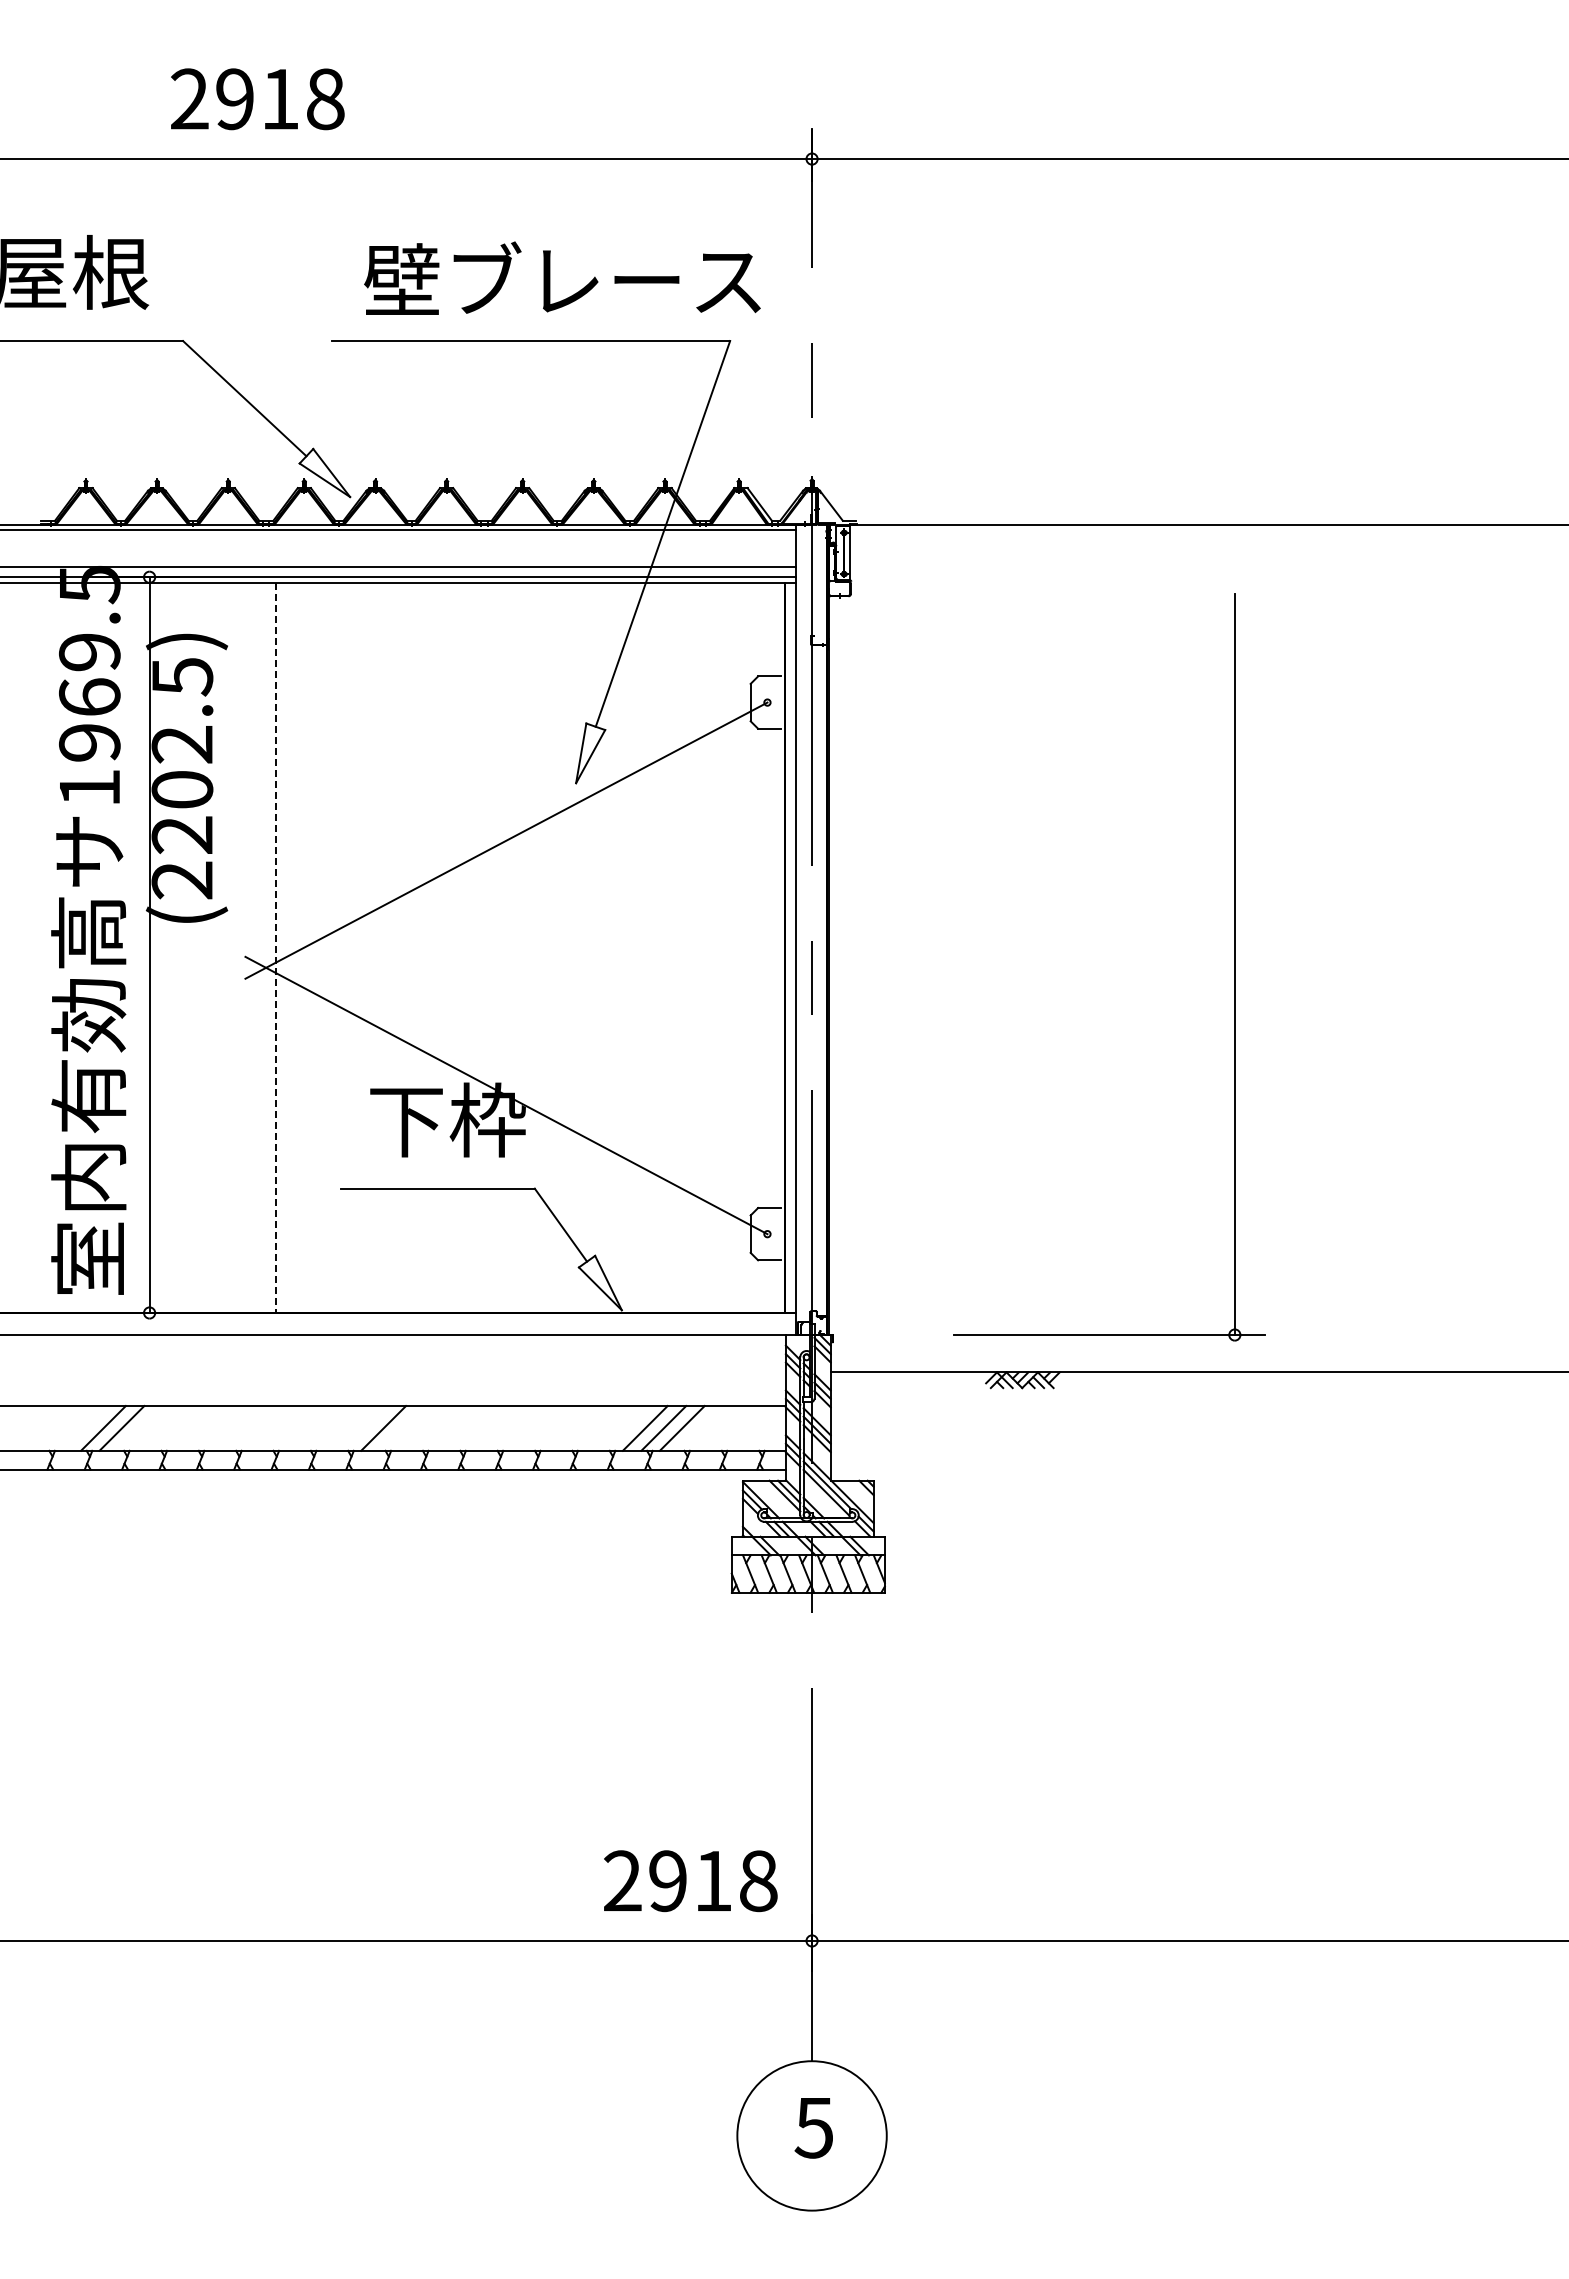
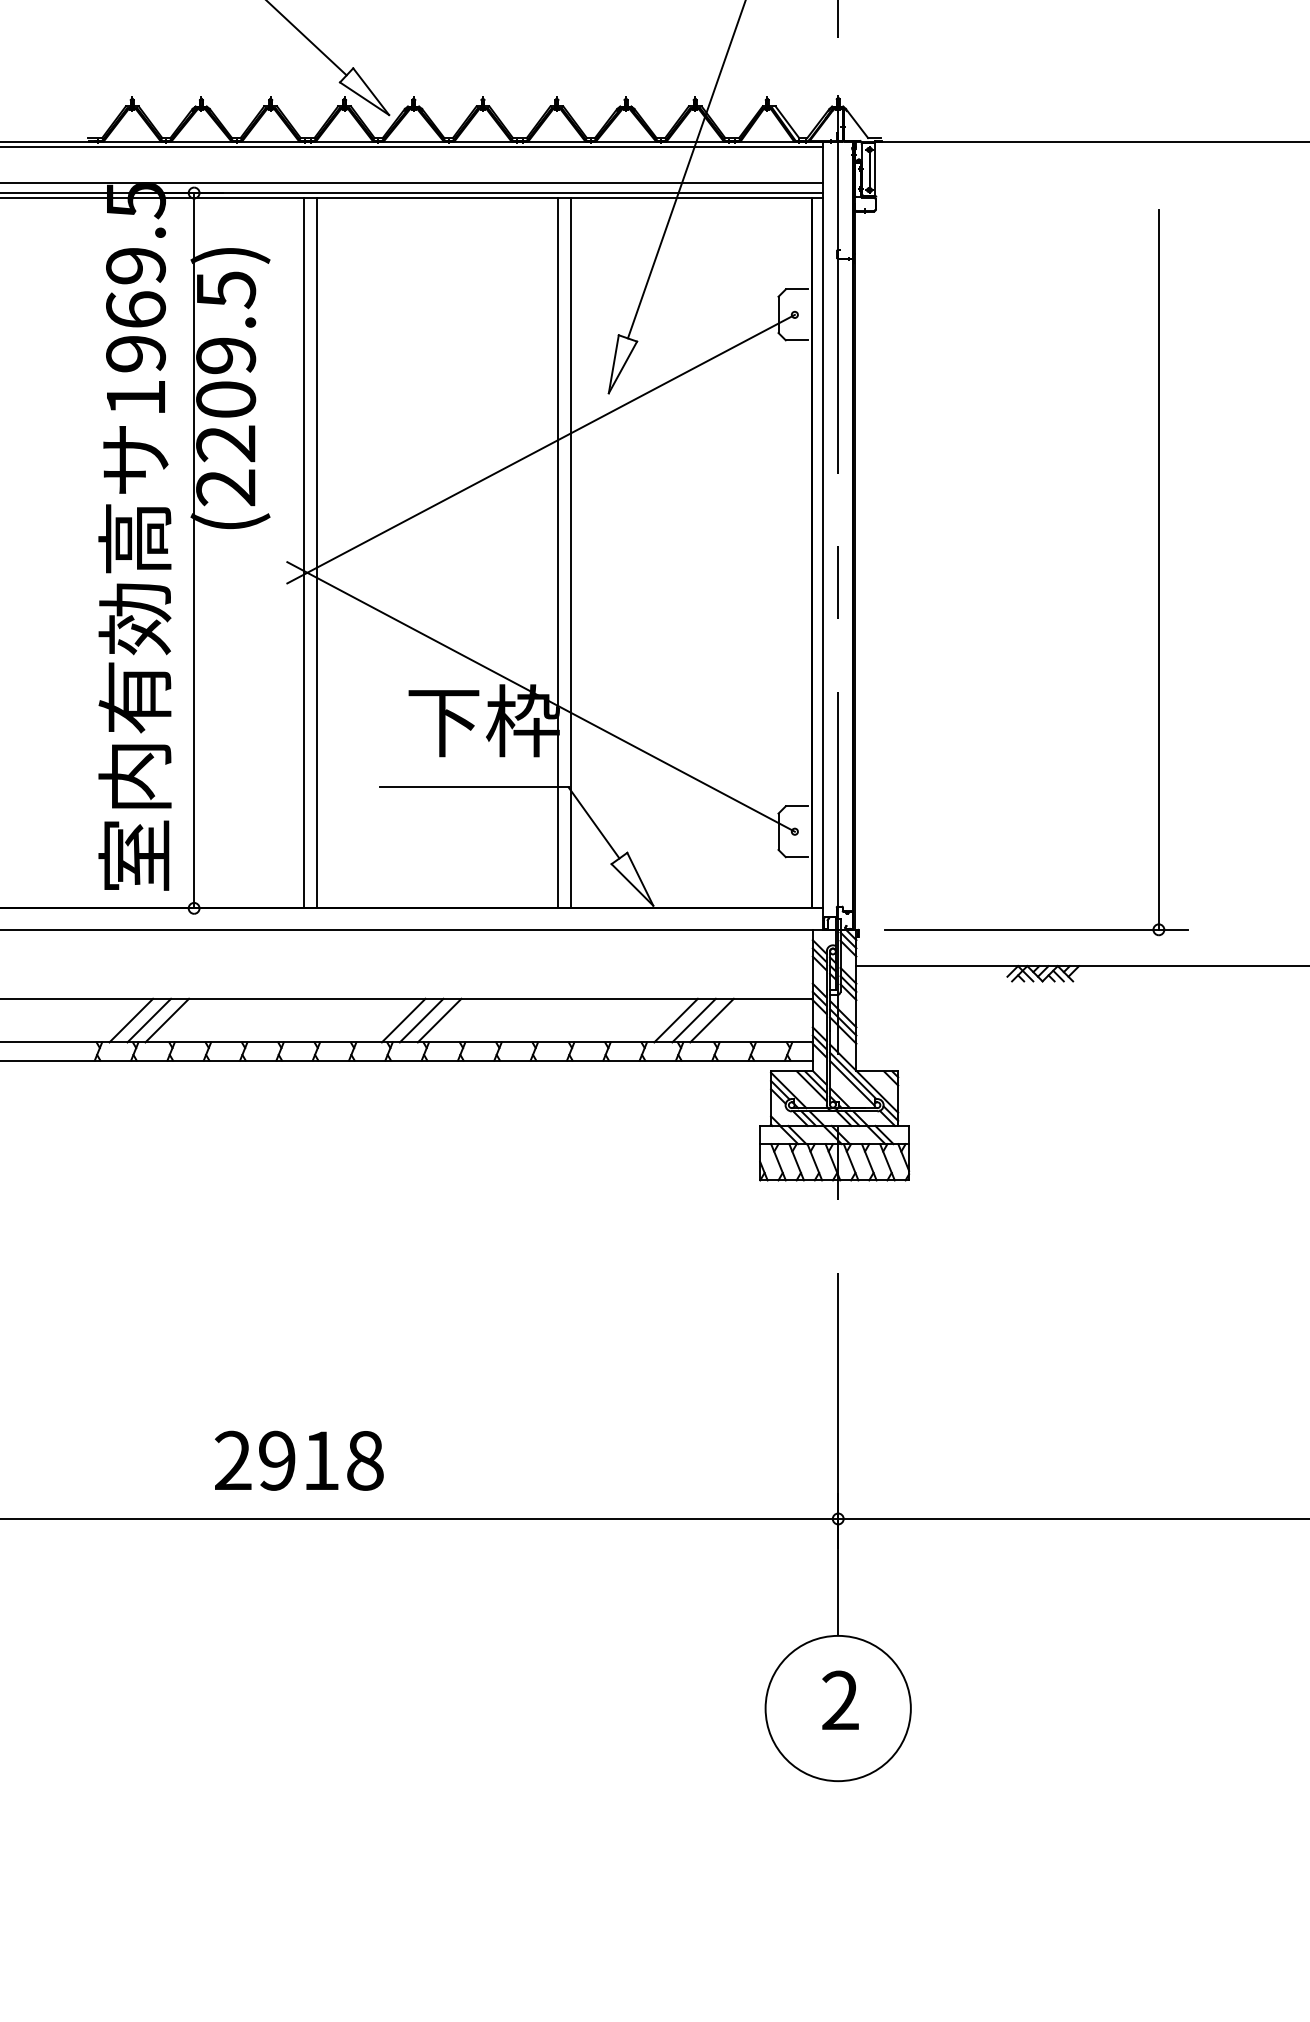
text: (182, 744) -> (226, 355), (2202.5) -> (2209.5)
line: (262, 947) -> (303, 553), added
line: (276, 947) -> (317, 553), dashed -> solid
line: (523, 947) -> (557, 553), added
line: (537, 947) -> (571, 553), added
part: (1234, 967) -> (1158, 572), moved
line: (84, 1428) -> (130, 1020), added
line: (364, 1428) -> (403, 1020), added
line: (401, 1428) -> (439, 1020), added
text: (690, 1881) -> (299, 1461), moved
text: (813, 2127) -> (839, 1700), 5 -> 2

